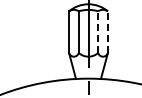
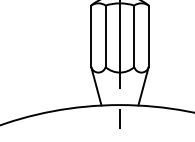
line: (98, 32) -> (134, 36), dashed -> solid
line: (107, 32) -> (148, 36), dashed -> solid

